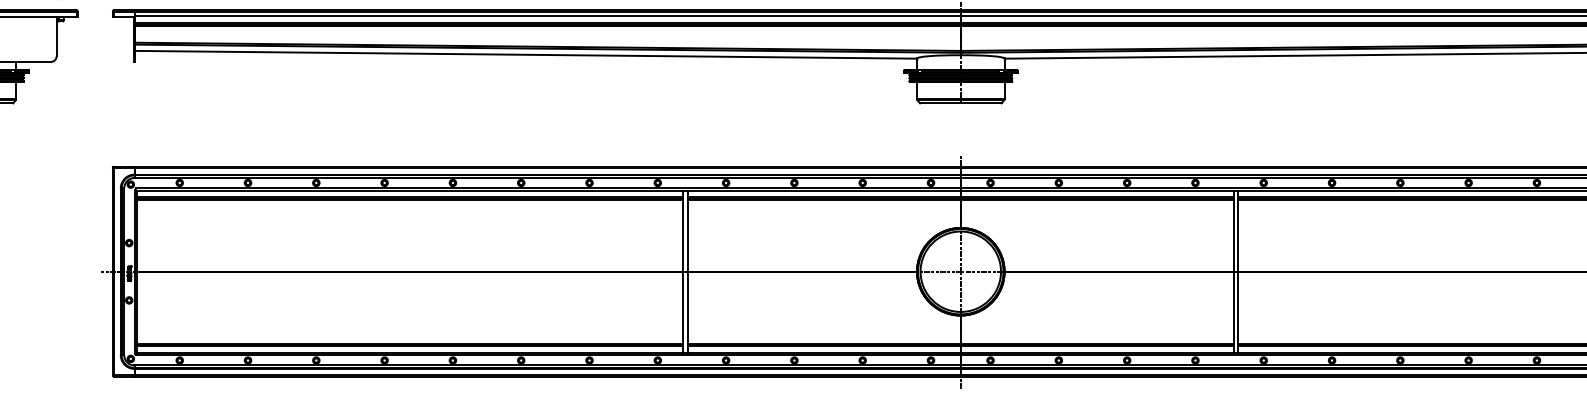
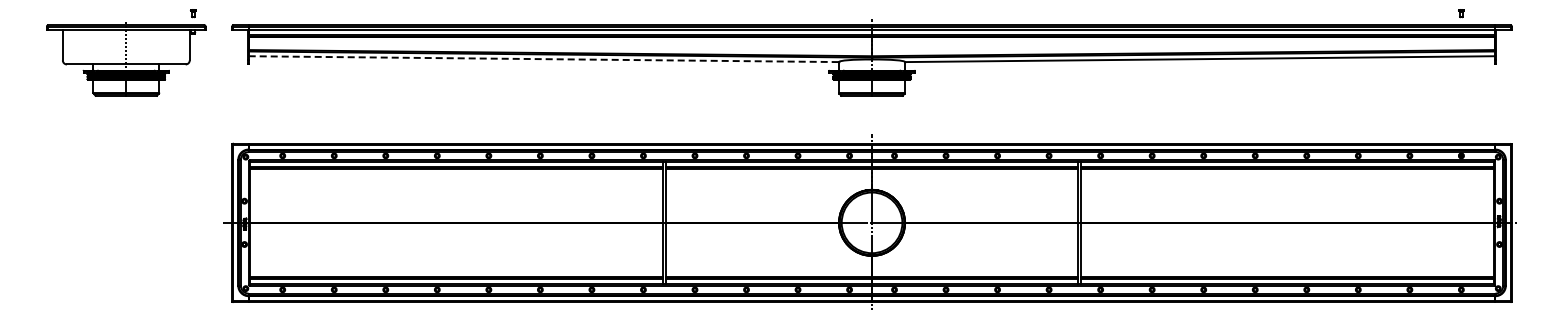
line: (526, 55) -> (544, 59), solid -> dashed

